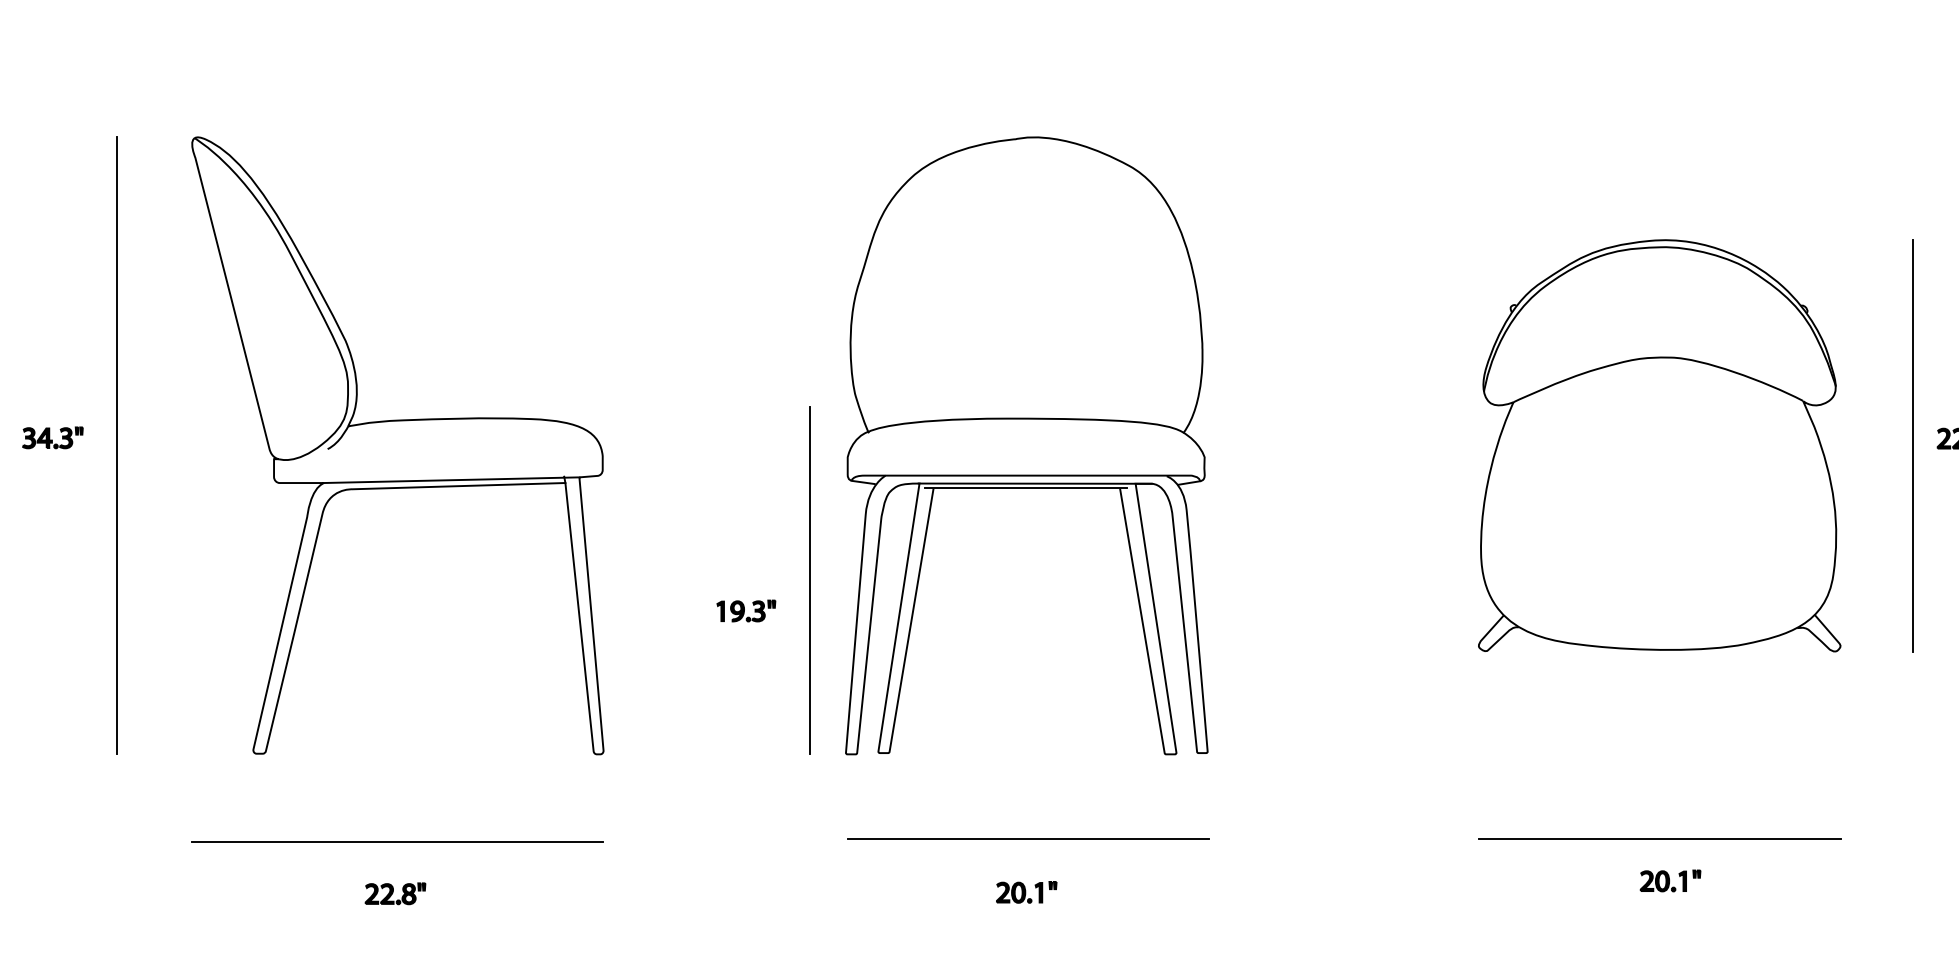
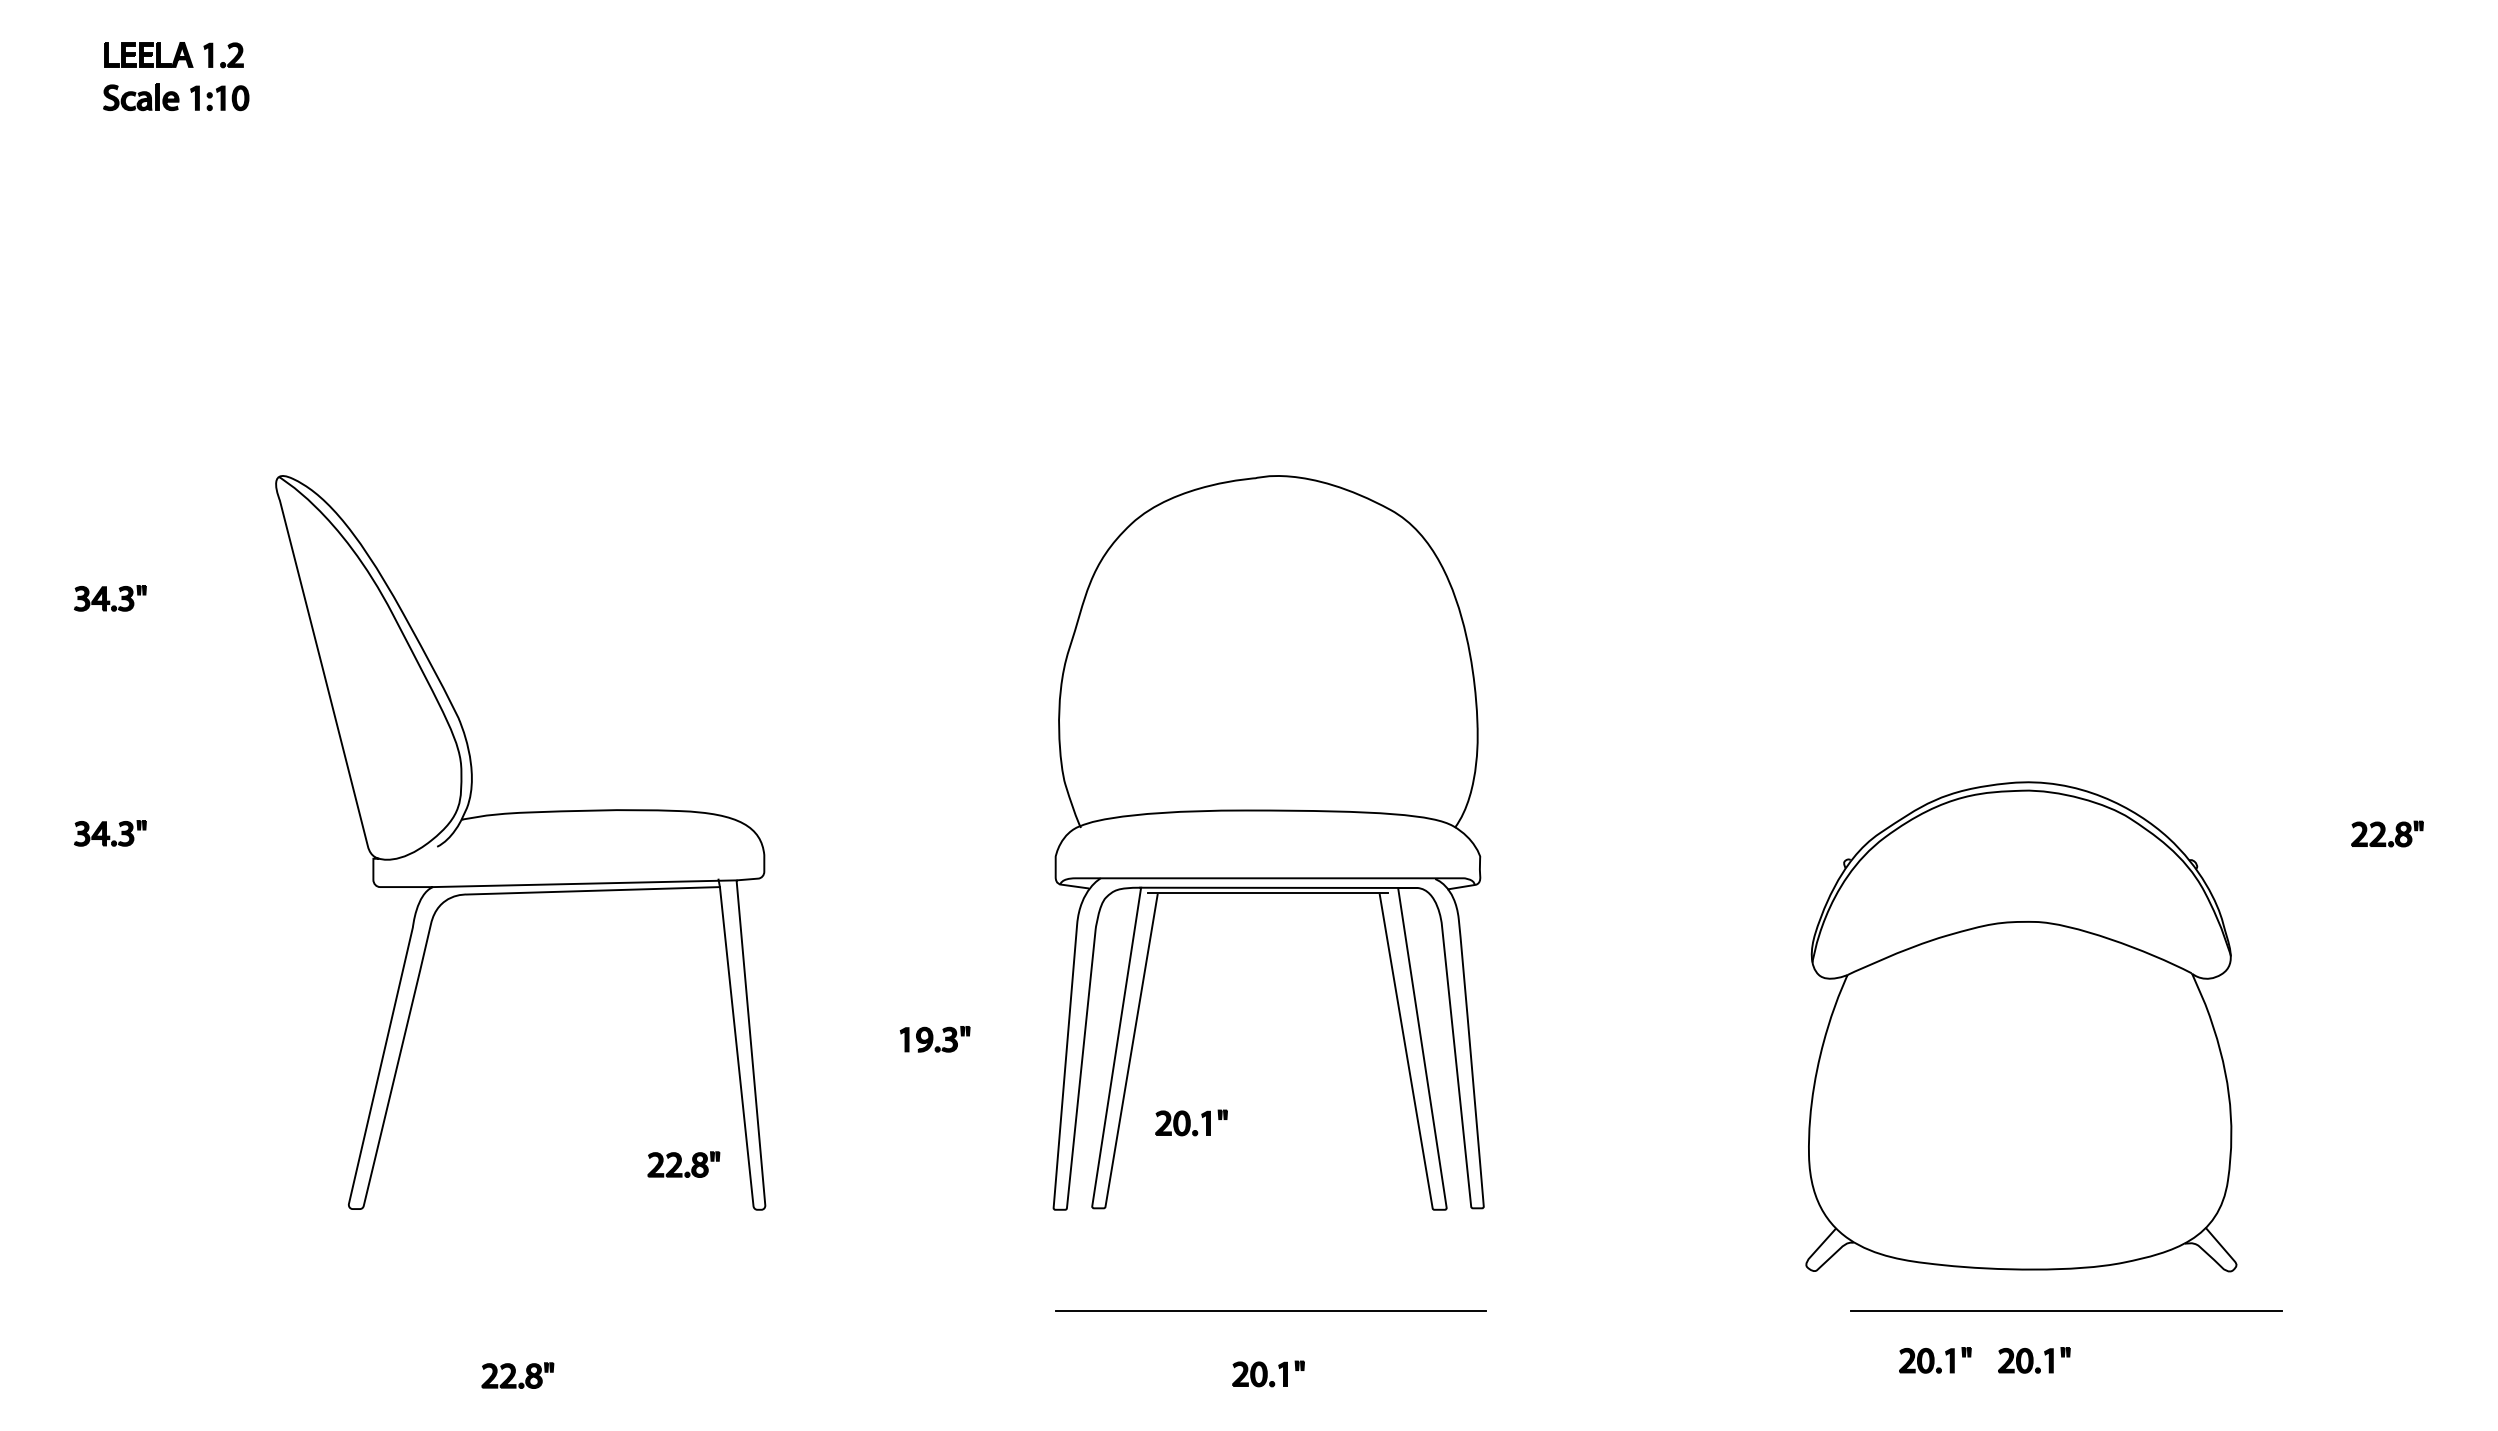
part: (52, 240) -> (110, 598), added
line: (116, 445) -> (186, 842), removed
part: (1659, 445) -> (2021, 1026), moved
line: (1912, 445) -> (2322, 842), removed
line: (809, 580) -> (1010, 1002), removed
part: (961, 680) -> (1191, 1122), added
part: (534, 716) -> (683, 1164), added
line: (1659, 839) -> (2066, 1310), moved
line: (396, 842) -> (519, 1314), removed
part: (1587, 881) -> (1935, 1360), added

